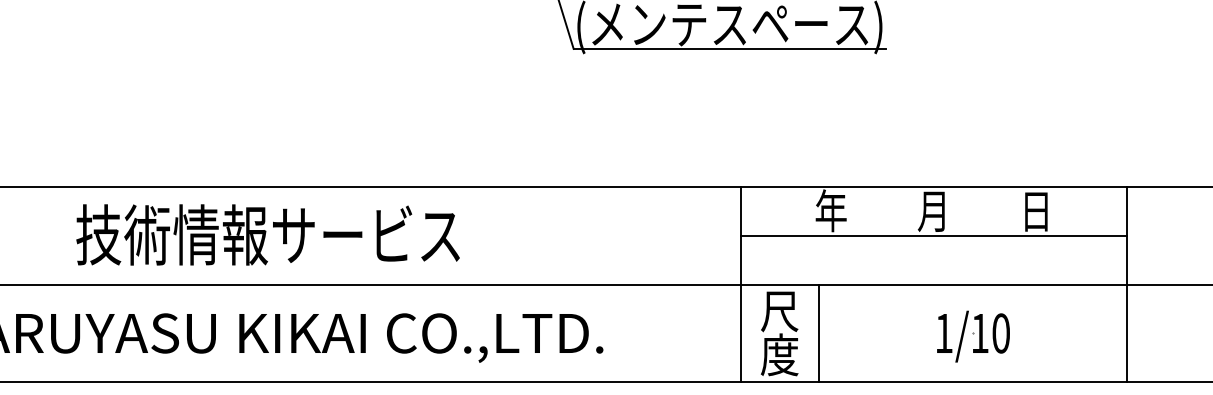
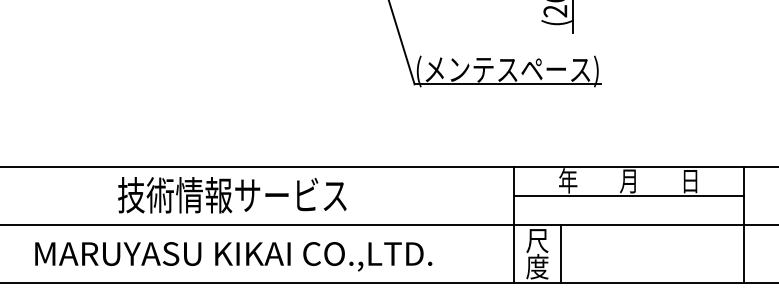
part: (972, 335) -> (652, 255), removed

